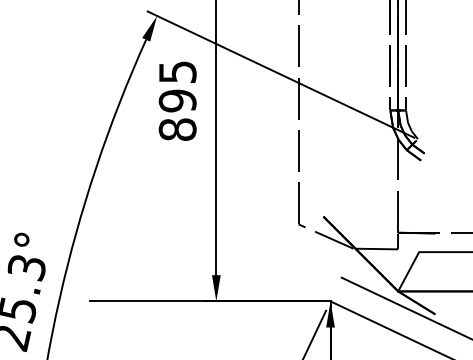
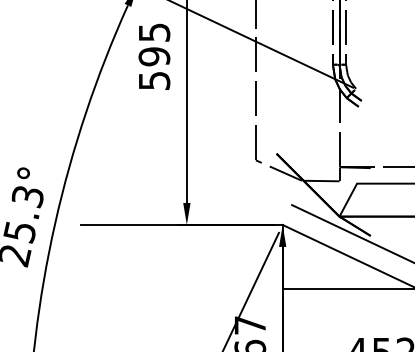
text: (177, 129) -> (154, 80), 895 -> 595

